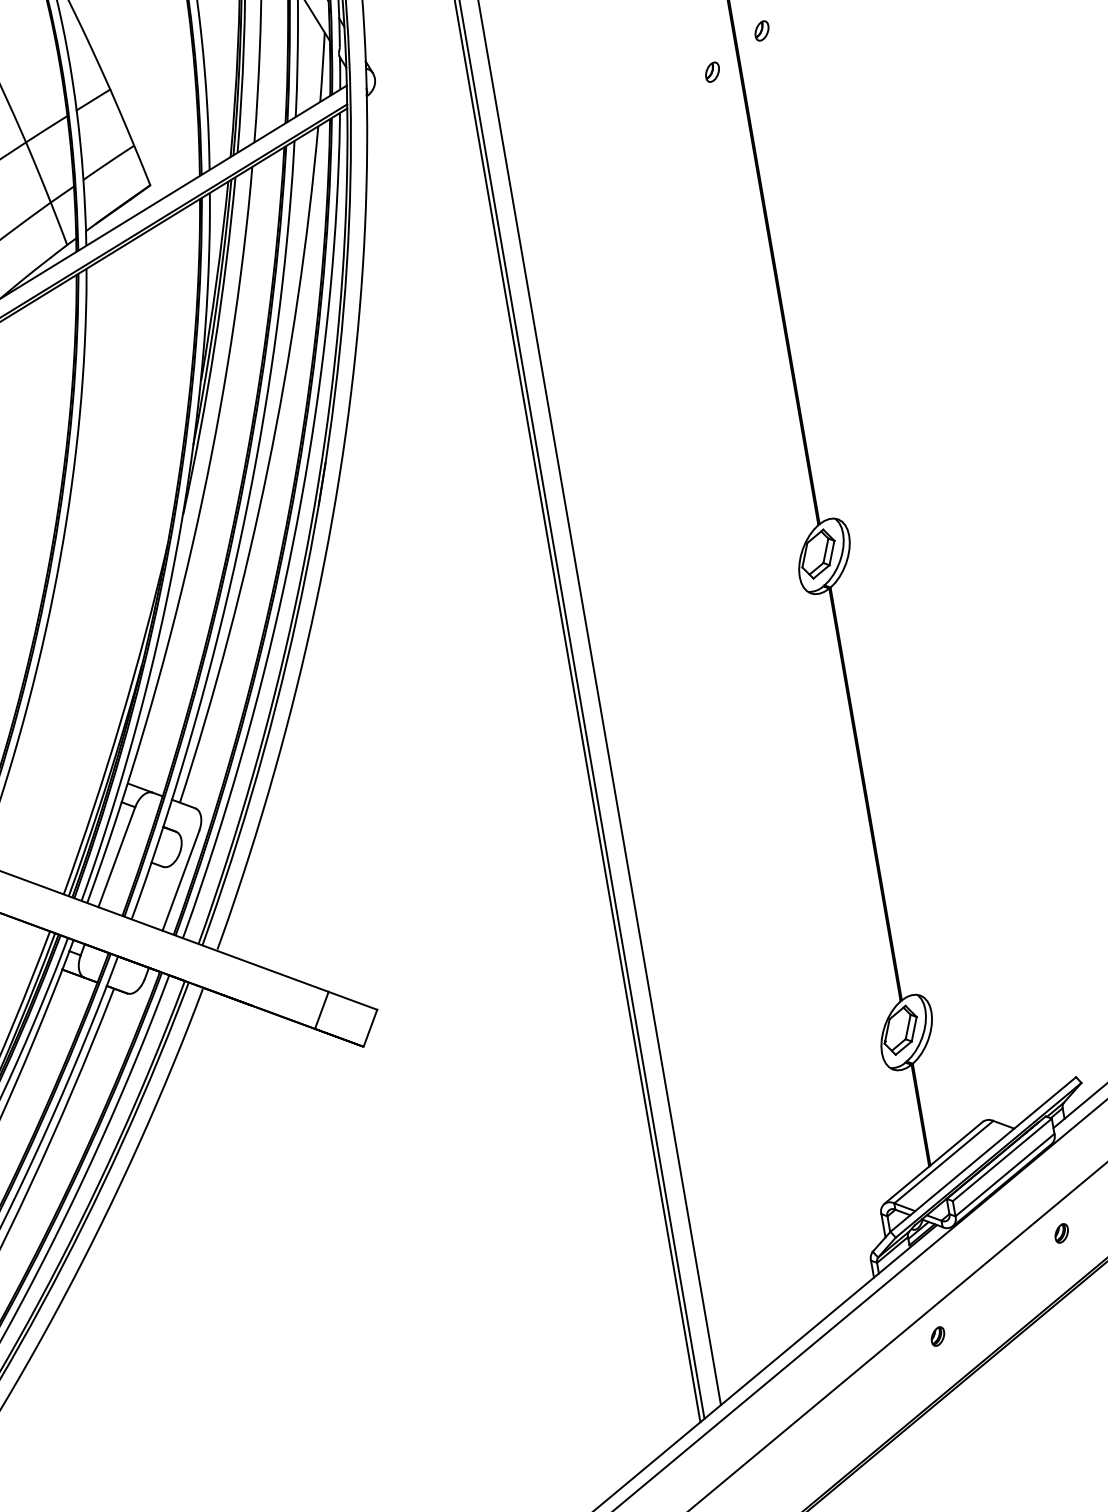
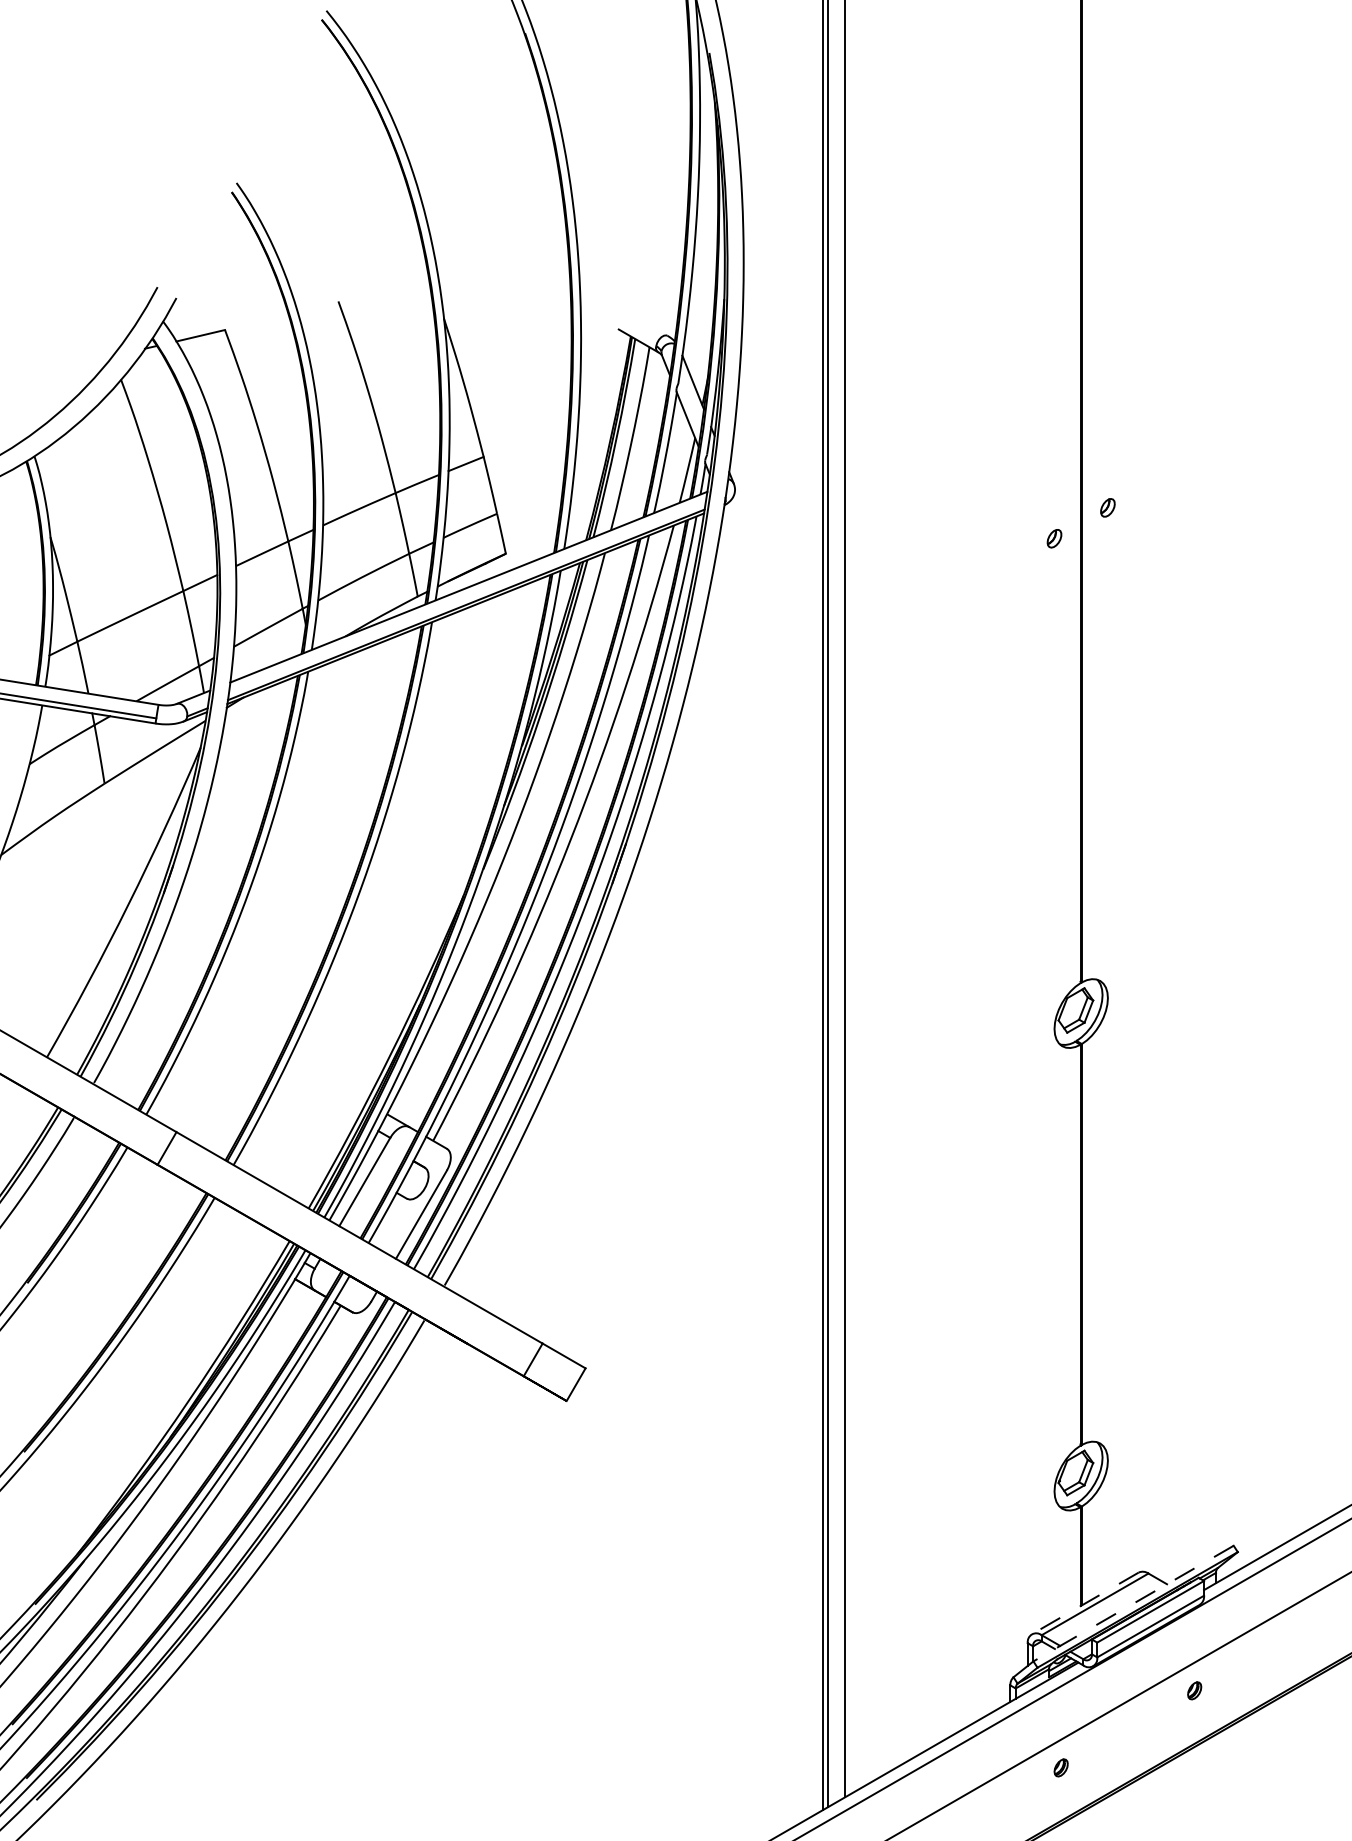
line: (983, 1154) -> (1133, 1603), solid -> dashed
line: (933, 1162) -> (1085, 1603), solid -> dashed

